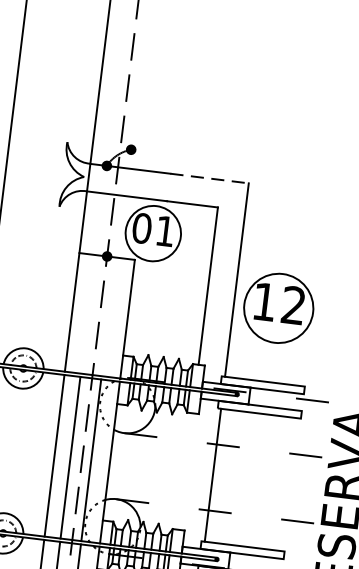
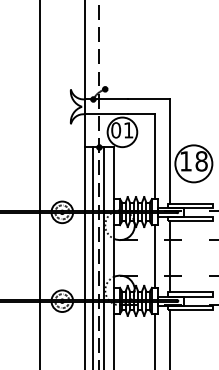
line: (211, 178) -> (149, 99), dashed -> solid
text: (293, 305) -> (201, 161), 12 -> 18
line: (88, 314) -> (93, 179), added
line: (109, 317) -> (104, 179), added
line: (186, 471) -> (155, 256), added

